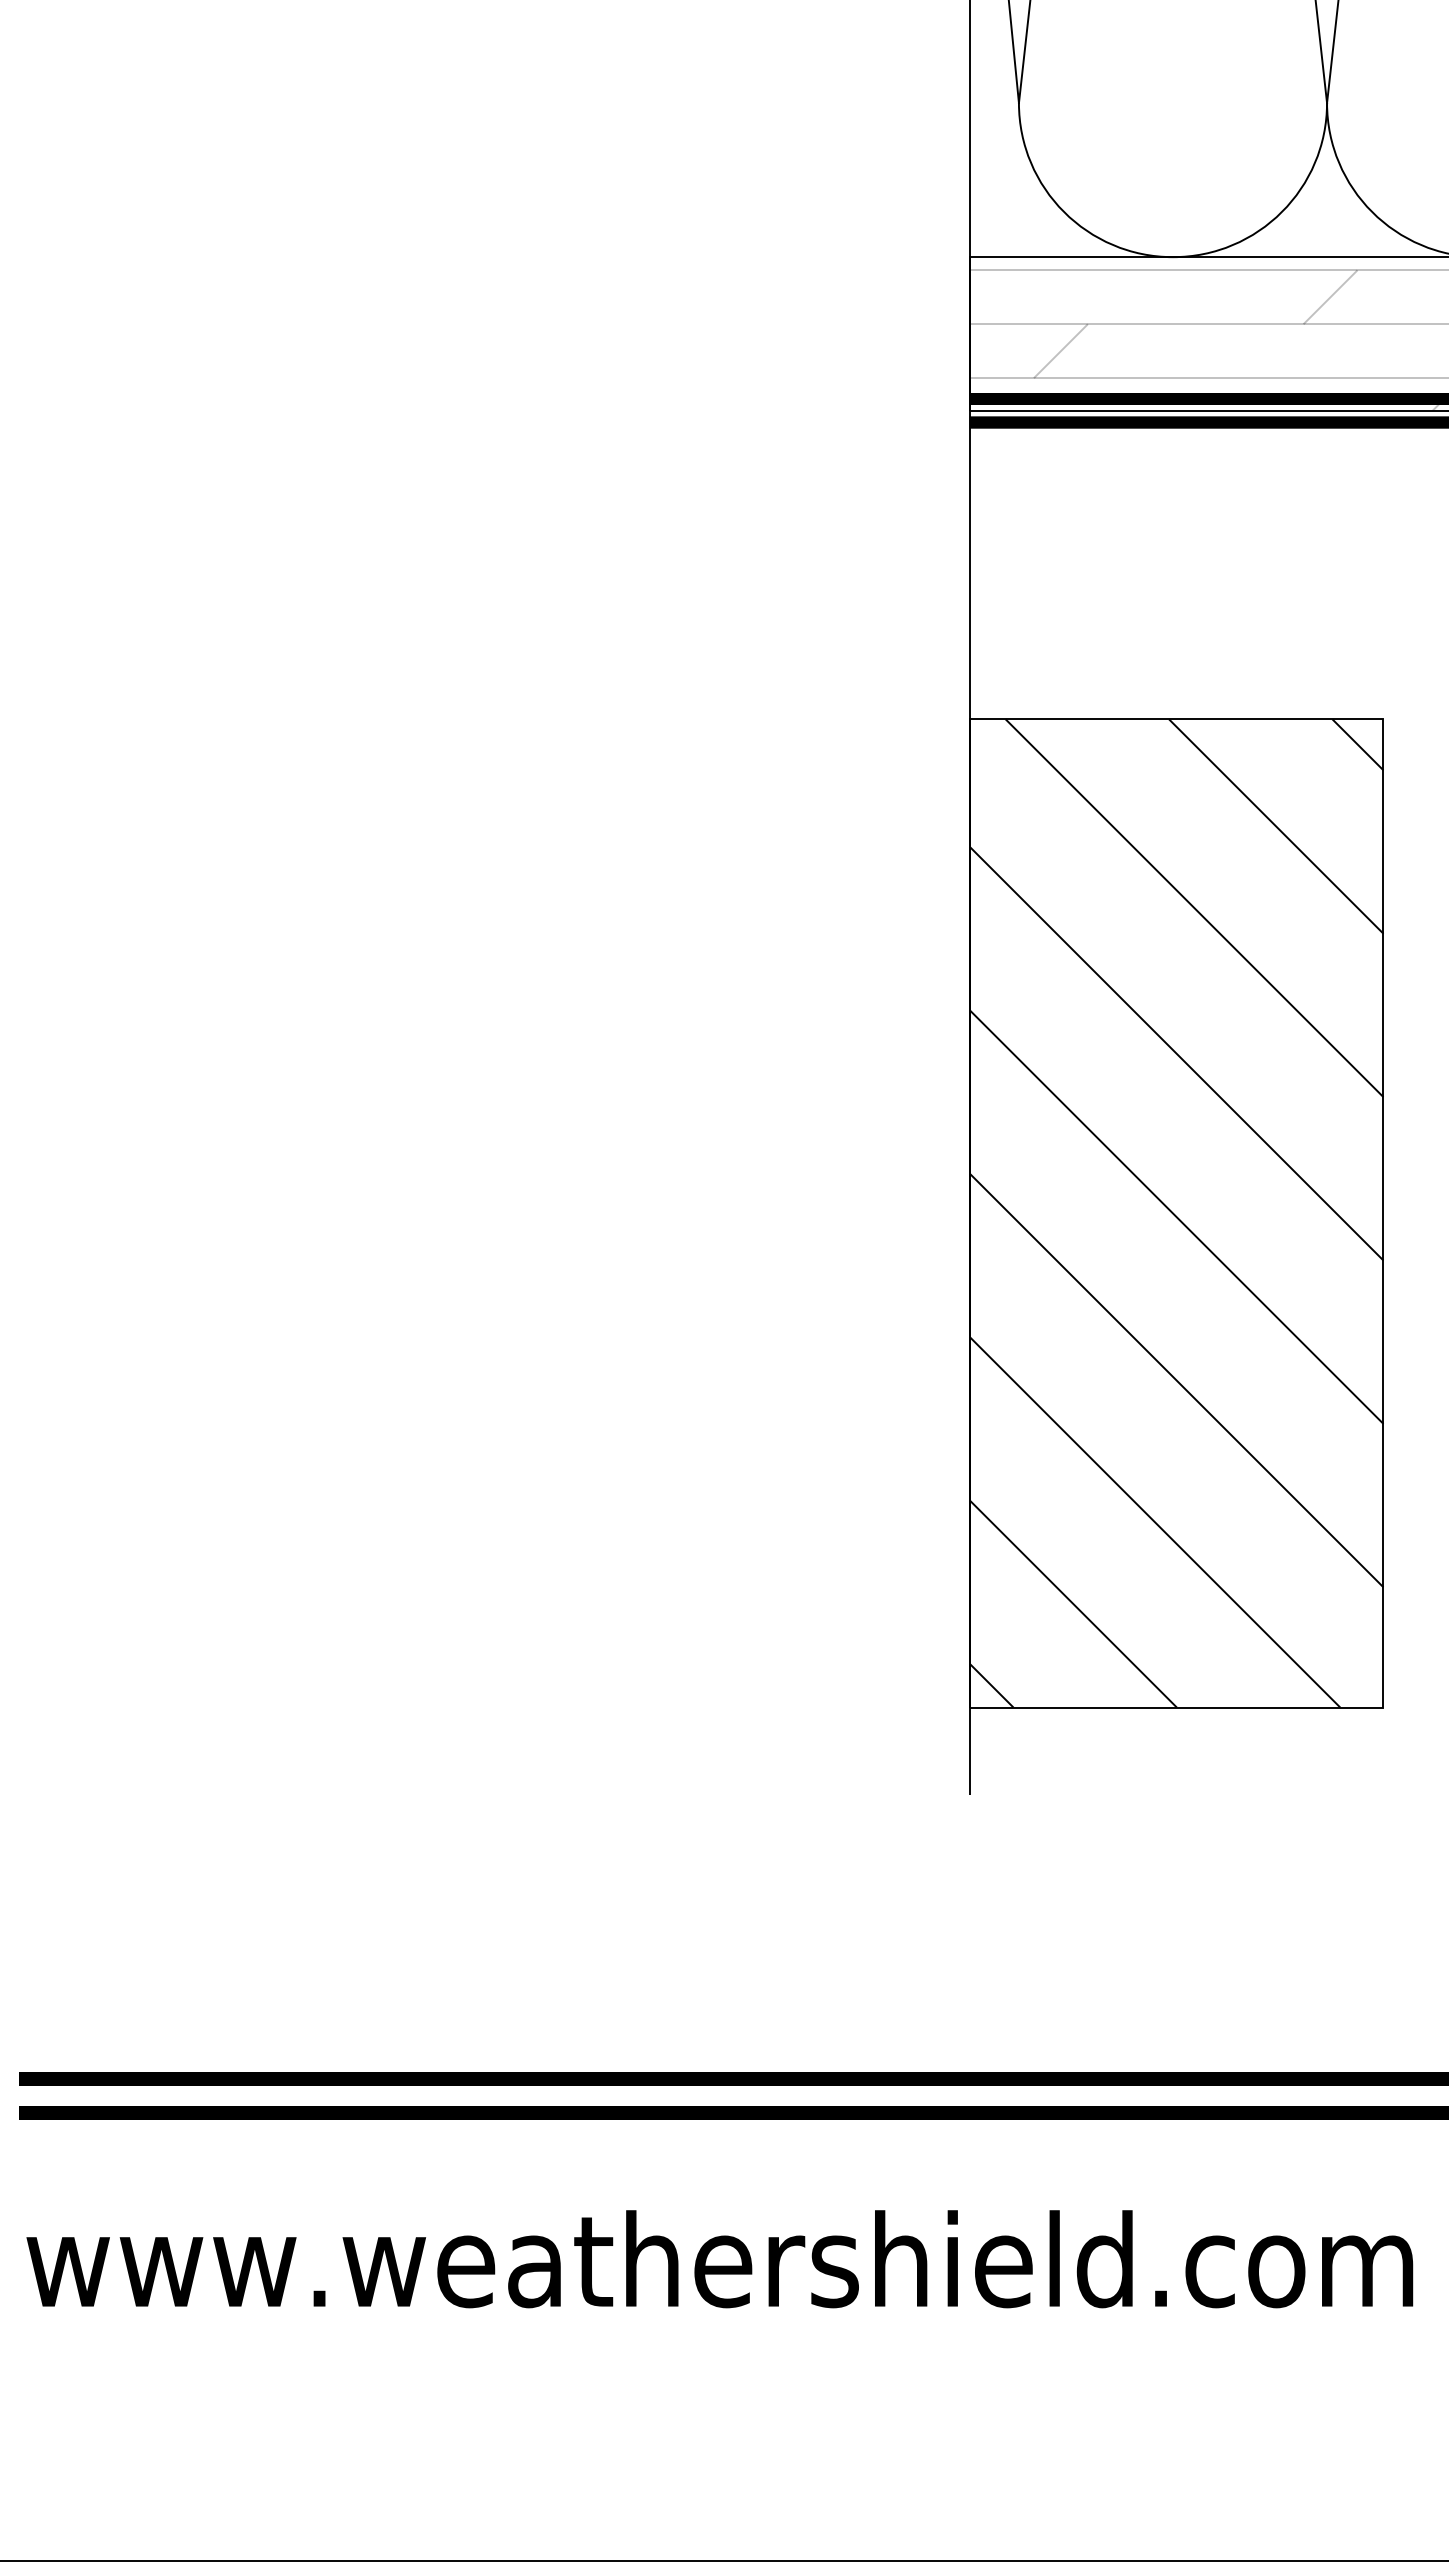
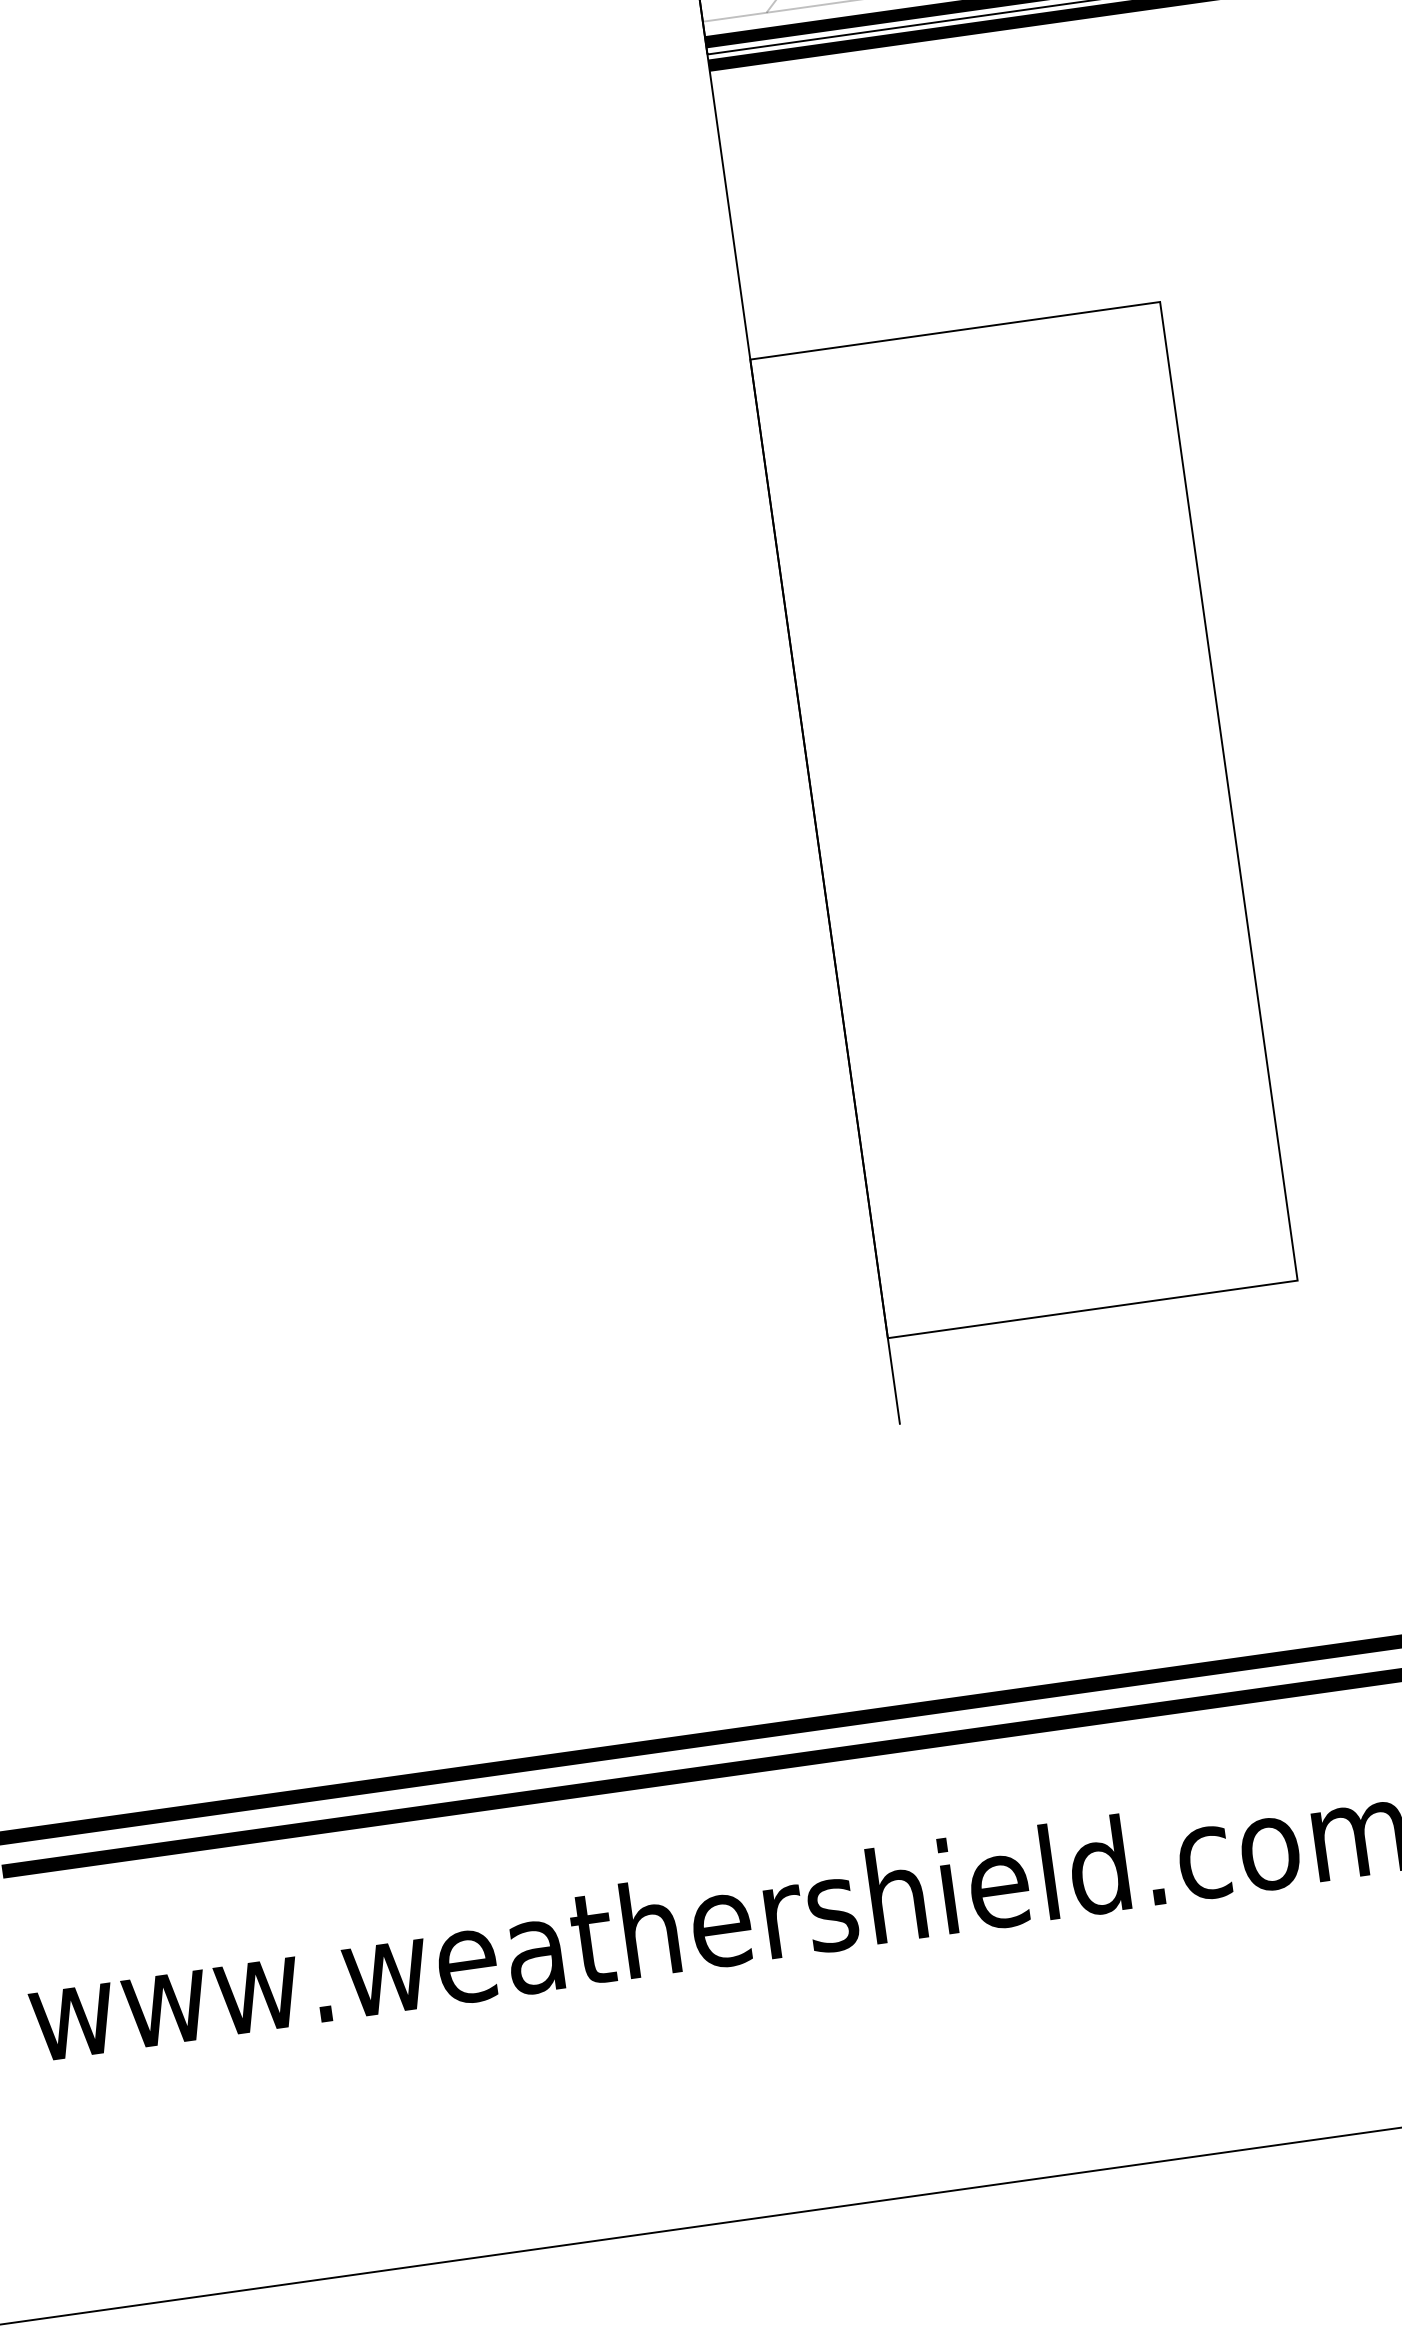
hatch: (1176, 1213) -> (1023, 820), removed

